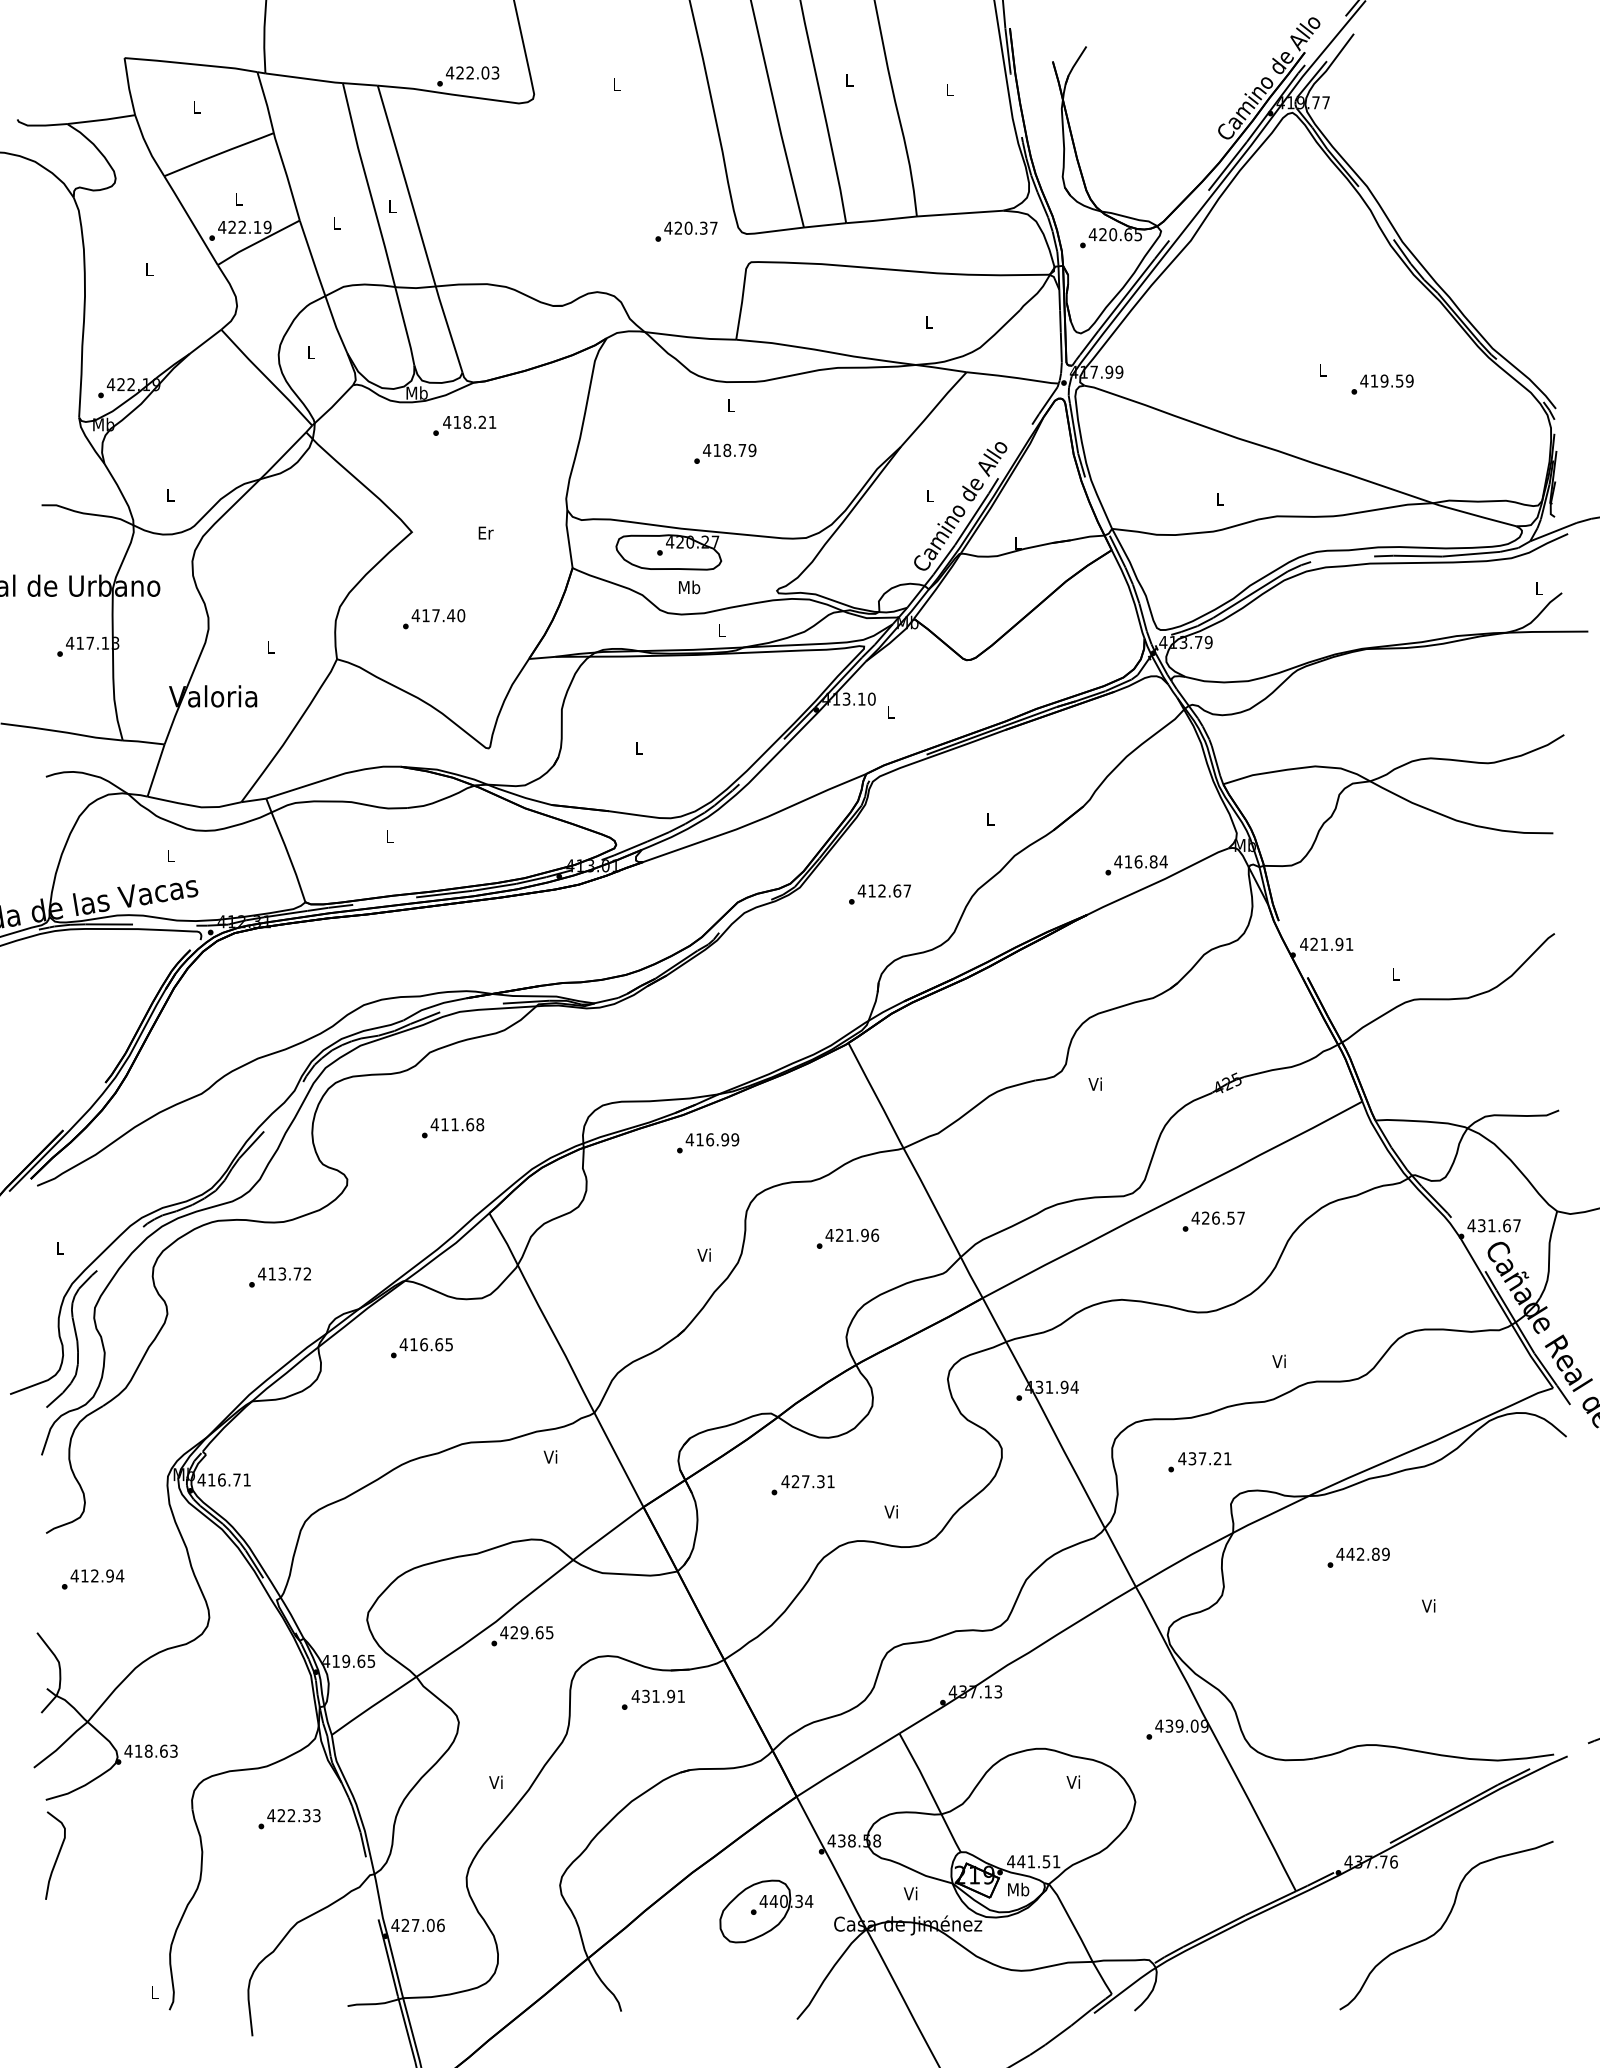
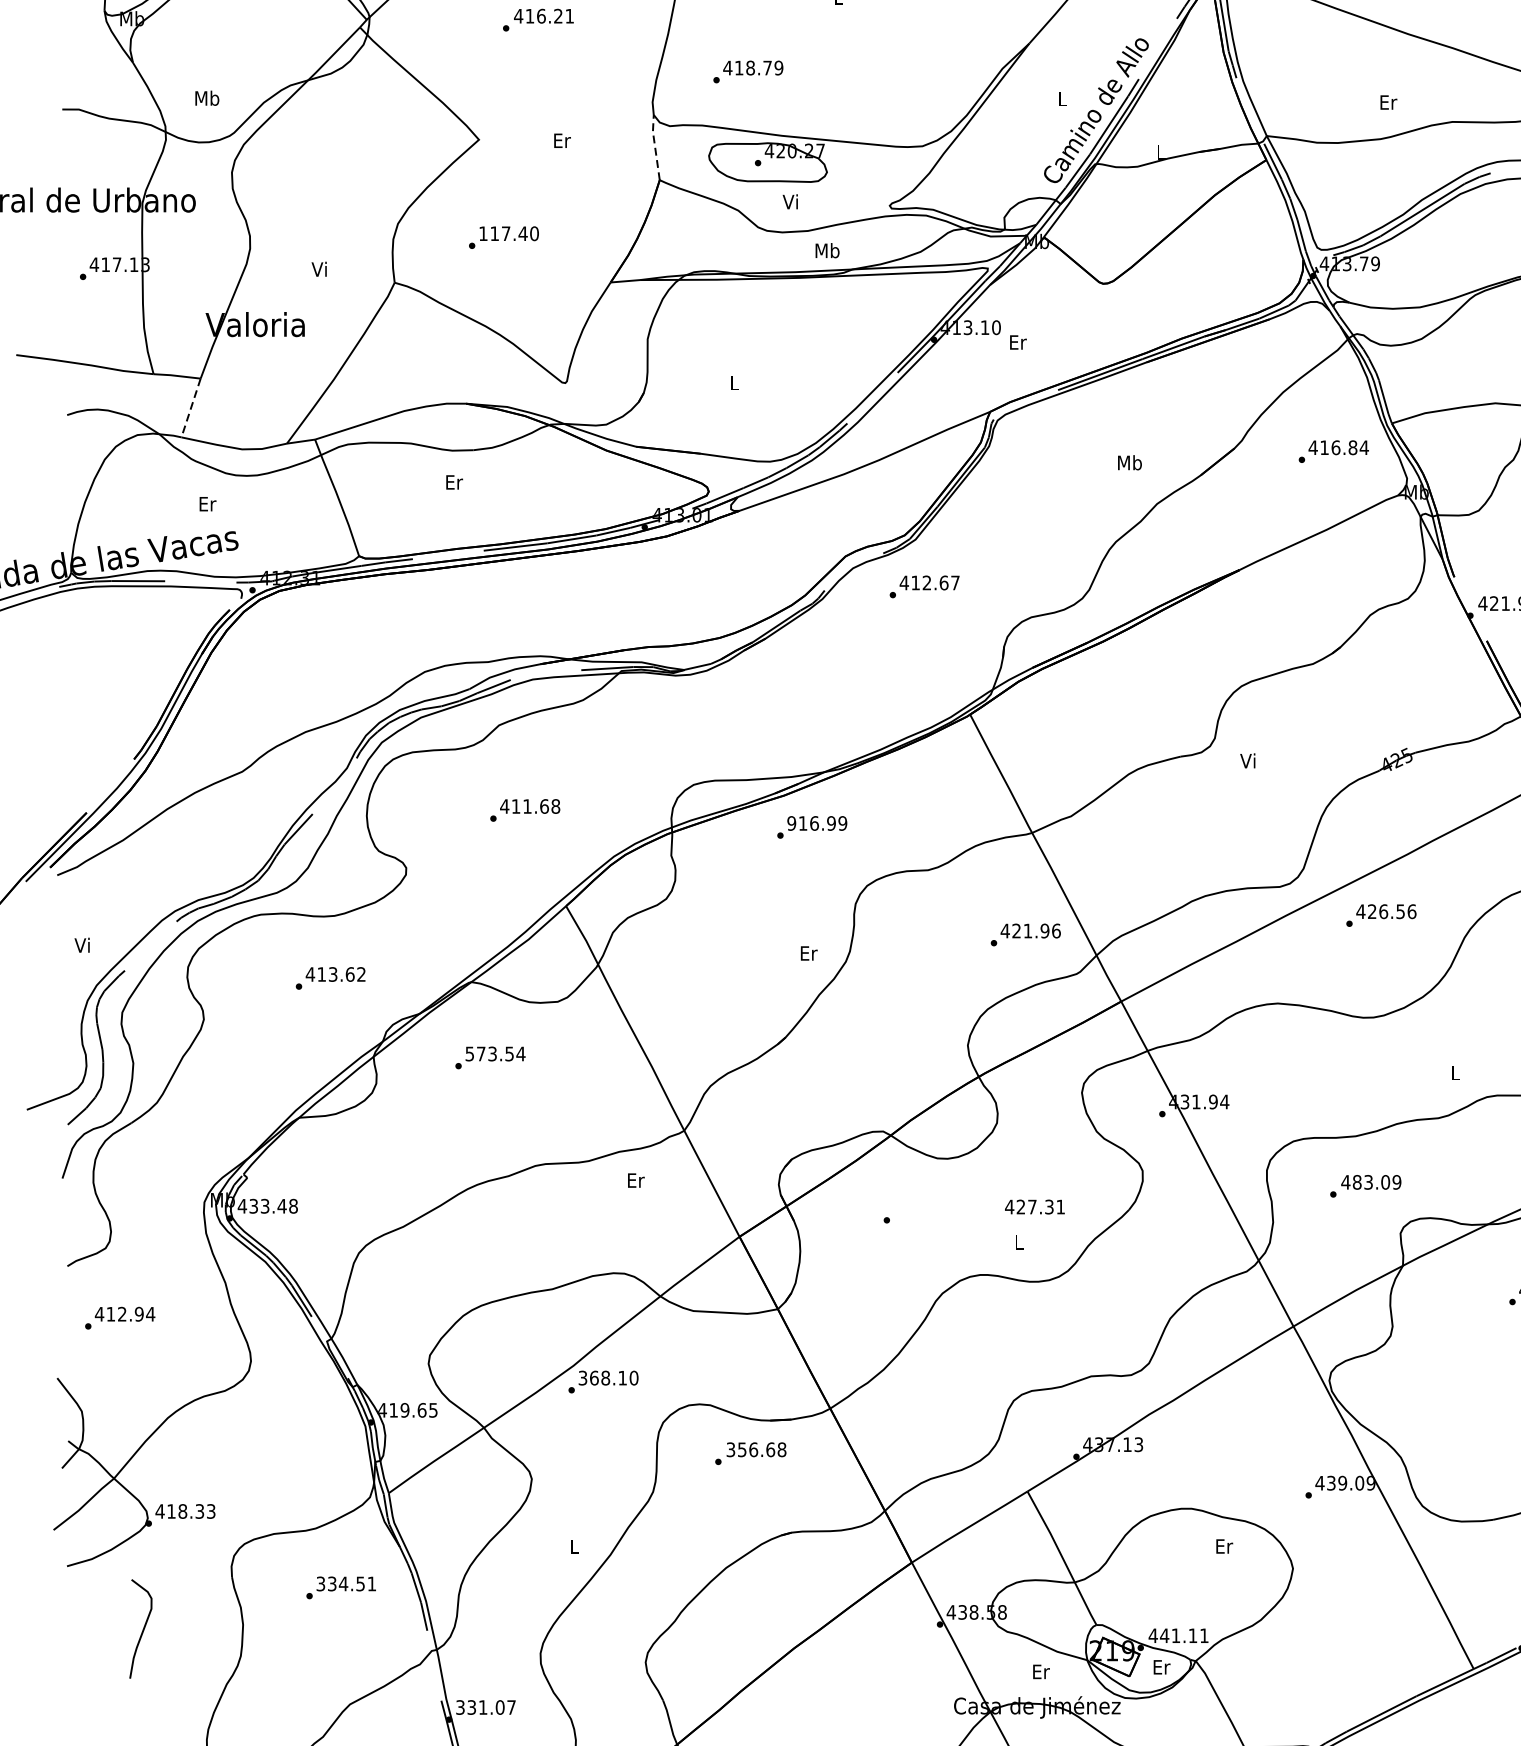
text: (467, 421) -> (541, 15), 418.21 -> 416.21
text: (725, 453) -> (748, 71), moved
text: (170, 495) -> (207, 98), L -> Mb
text: (1220, 498) -> (1388, 101), L -> Er
line: (568, 538) -> (655, 146), solid -> dashed
text: (689, 587) -> (791, 202), Mb -> Vi
text: (415, 615) -> (482, 233), 417.40 -> 117.40
text: (721, 630) -> (827, 250), L -> Mb
text: (269, 646) -> (318, 268), L -> Vi
text: (891, 712) -> (1018, 342), L -> Er
line: (155, 771) -> (190, 409), solid -> dashed
text: (990, 818) -> (1129, 461), L -> Mb
text: (389, 836) -> (453, 482), L -> Er
text: (170, 855) -> (207, 503), L -> Er
text: (1136, 865) -> (1333, 451), moved
text: (879, 894) -> (924, 586), moved
text: (689, 1139) -> (791, 823), 416.99 -> 916.99
text: (1241, 1217) -> (1412, 910), 426.57 -> 426.56
text: (847, 1238) -> (1025, 934), moved
text: (58, 1247) -> (81, 944), L -> Vi
text: (704, 1254) -> (808, 952), Vi -> Er
text: (297, 1273) -> (350, 973), 413.72 -> 413.62
text: (426, 1344) -> (495, 1053), 416.65 -> 573.54
text: (1278, 1360) -> (1454, 1071), Vi -> L
text: (551, 1456) -> (636, 1179), Vi -> Er
text: (1209, 1458) -> (1376, 1182), 437.21 -> 483.09
text: (229, 1479) -> (273, 1205), 416.71 -> 433.48
text: (807, 1481) -> (1034, 1206), moved
text: (890, 1511) -> (1017, 1241), Vi -> L
text: (526, 1632) -> (607, 1377), 429.65 -> 368.10
text: (658, 1696) -> (756, 1449), 431.91 -> 356.68
text: (163, 1750) -> (199, 1510), 418.63 -> 418.33
text: (495, 1781) -> (573, 1545), Vi -> L
text: (1074, 1781) -> (1224, 1545), Vi -> Er
text: (293, 1815) -> (345, 1583), 422.33 -> 334.51
curve: (56, 1856) -> (142, 1629), moved
text: (1046, 1861) -> (1192, 1635), 441.51 -> 441.11
text: (1018, 1889) -> (1161, 1667), Mb -> Er
text: (911, 1893) -> (1041, 1671), Vi -> Er
part: (766, 1911) -> (877, 1691), removed
text: (417, 1925) -> (485, 1707), 427.06 -> 331.07

